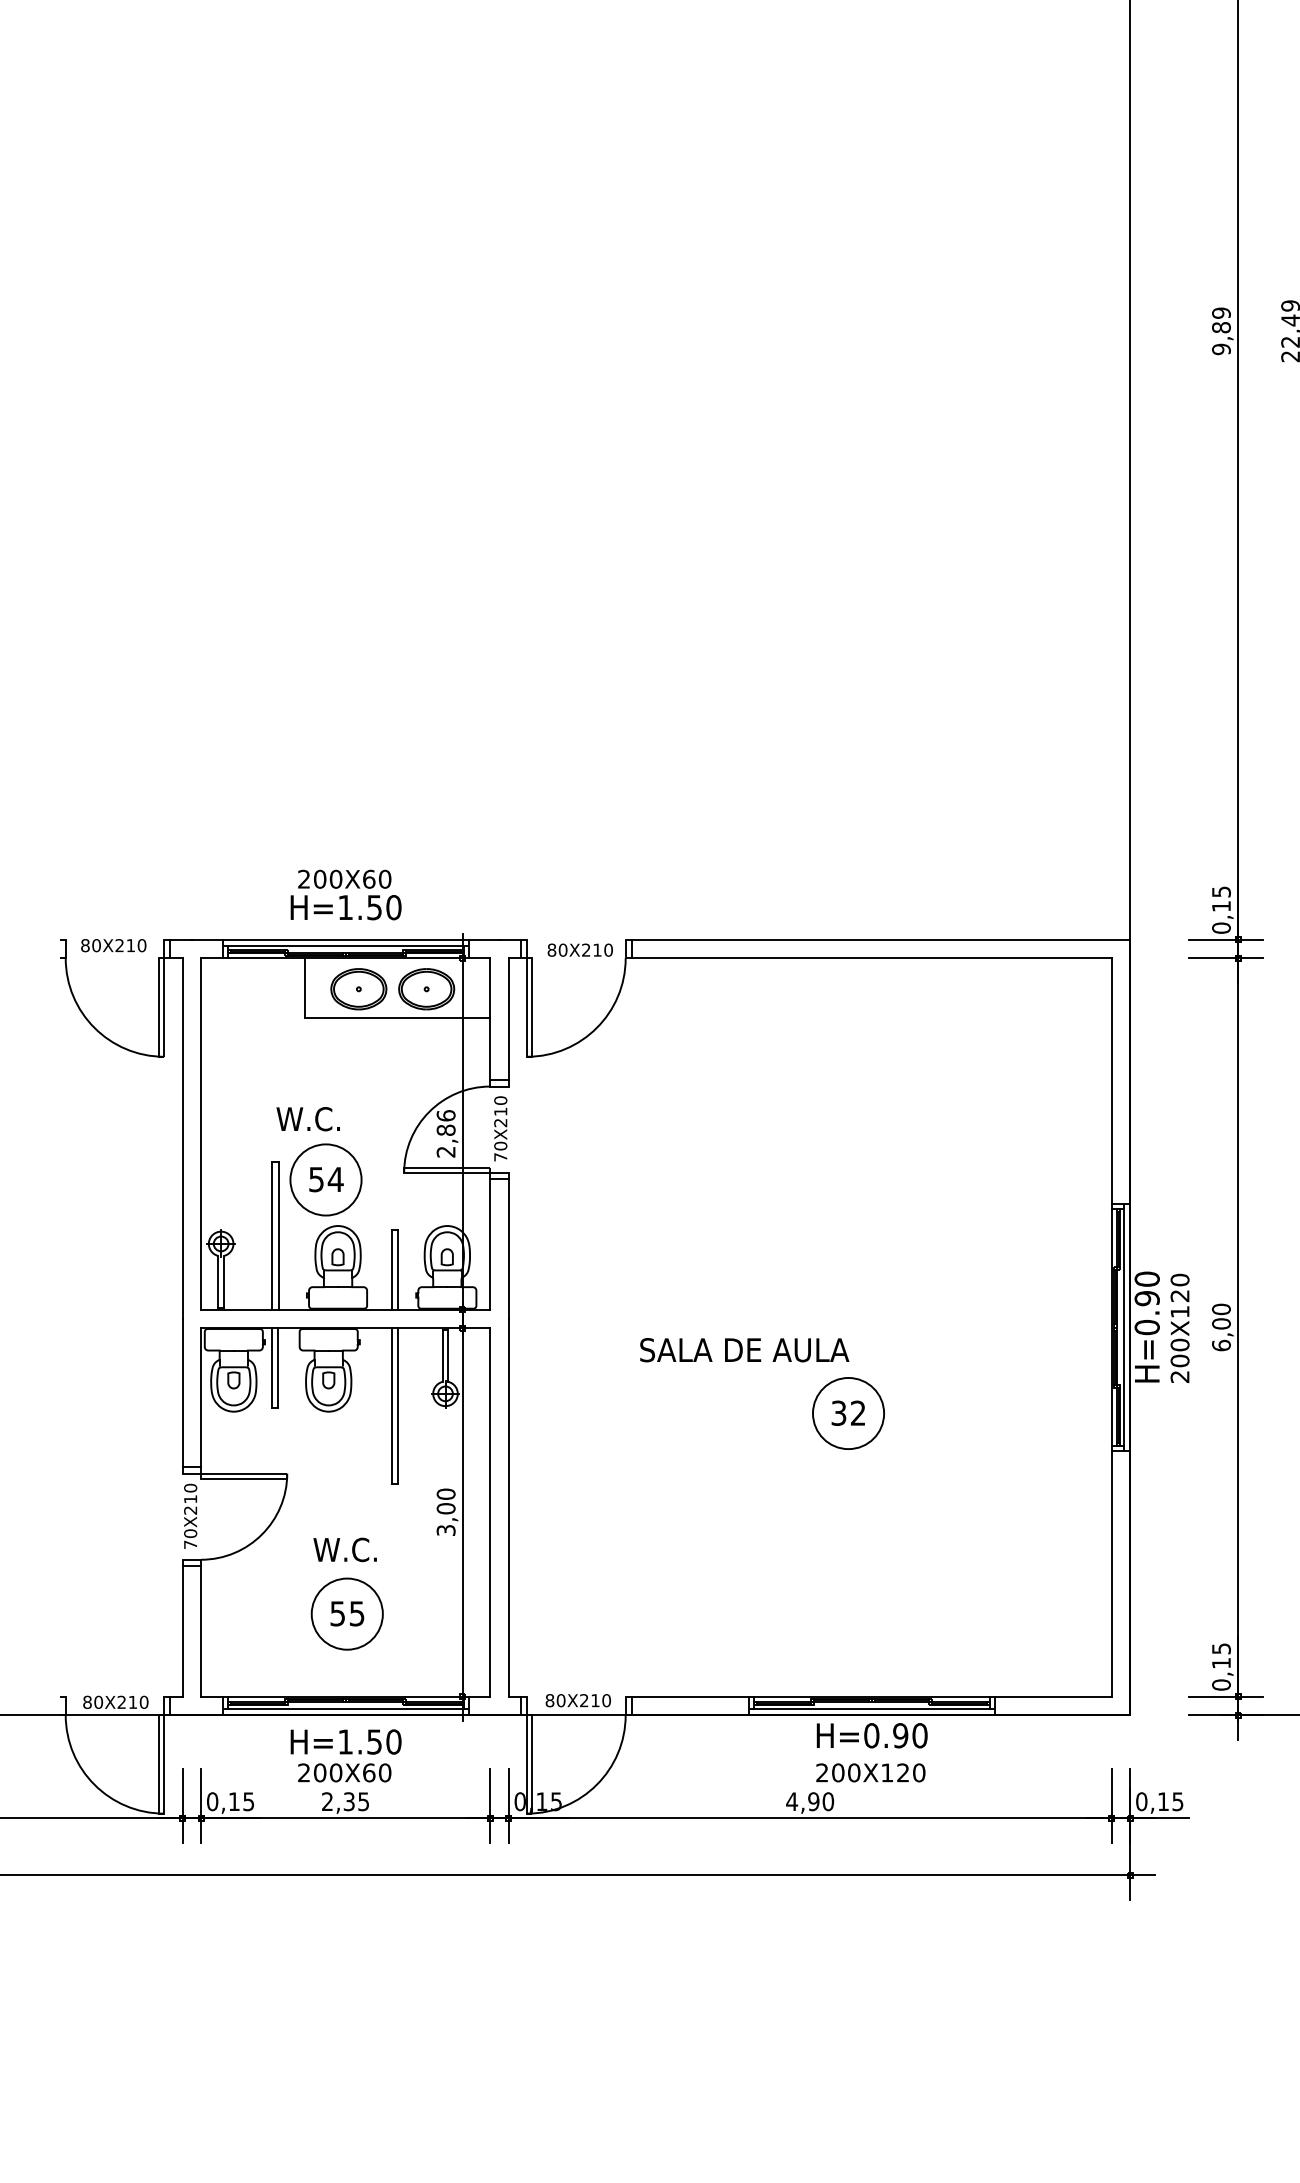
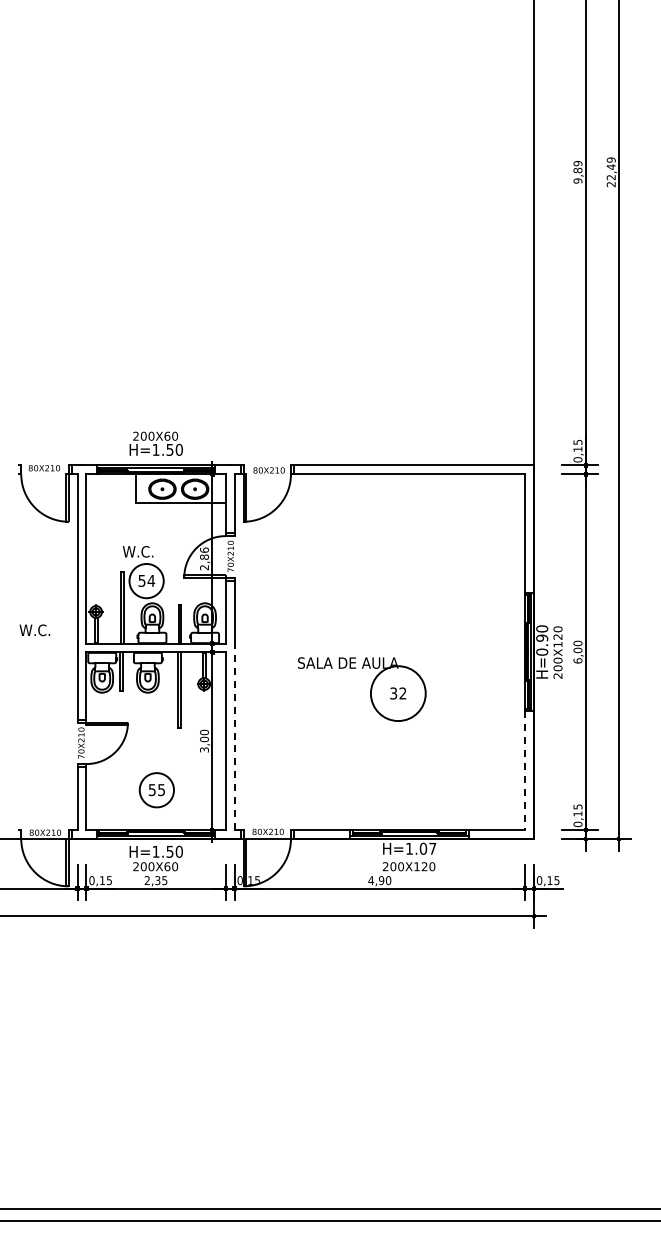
circle: (848, 1413) -> (398, 693), size x1.6
line: (508, 1508) -> (234, 739), solid -> dashed
text: (344, 1550) -> (34, 630), moved
line: (1112, 1575) -> (525, 771), solid -> dashed
text: (894, 1735) -> (420, 848), H=0.90 -> H=1.07

